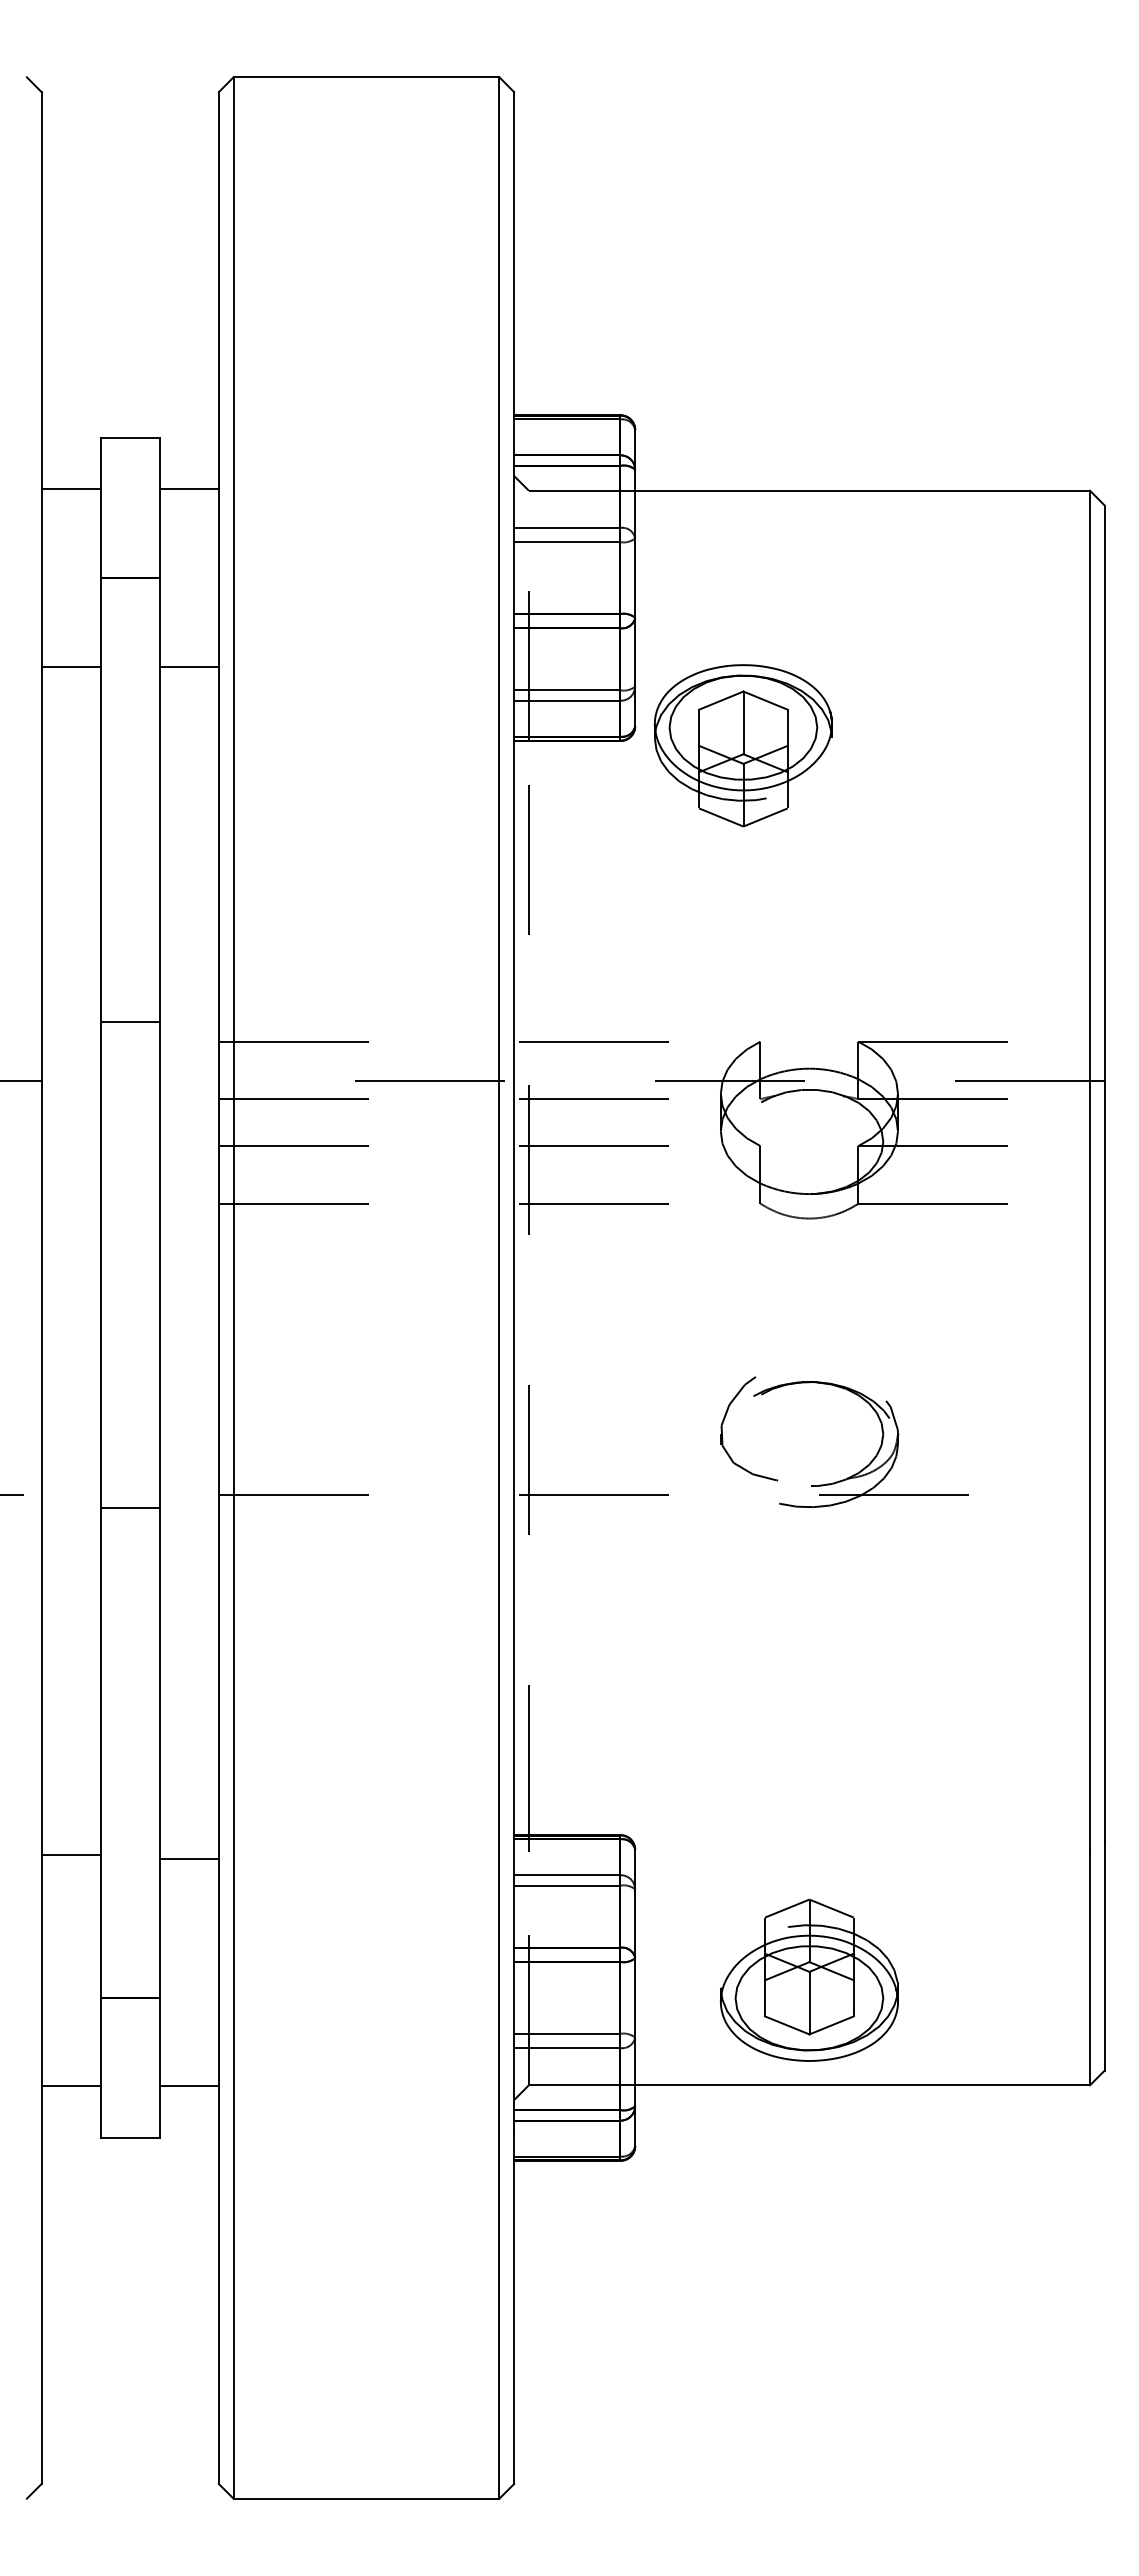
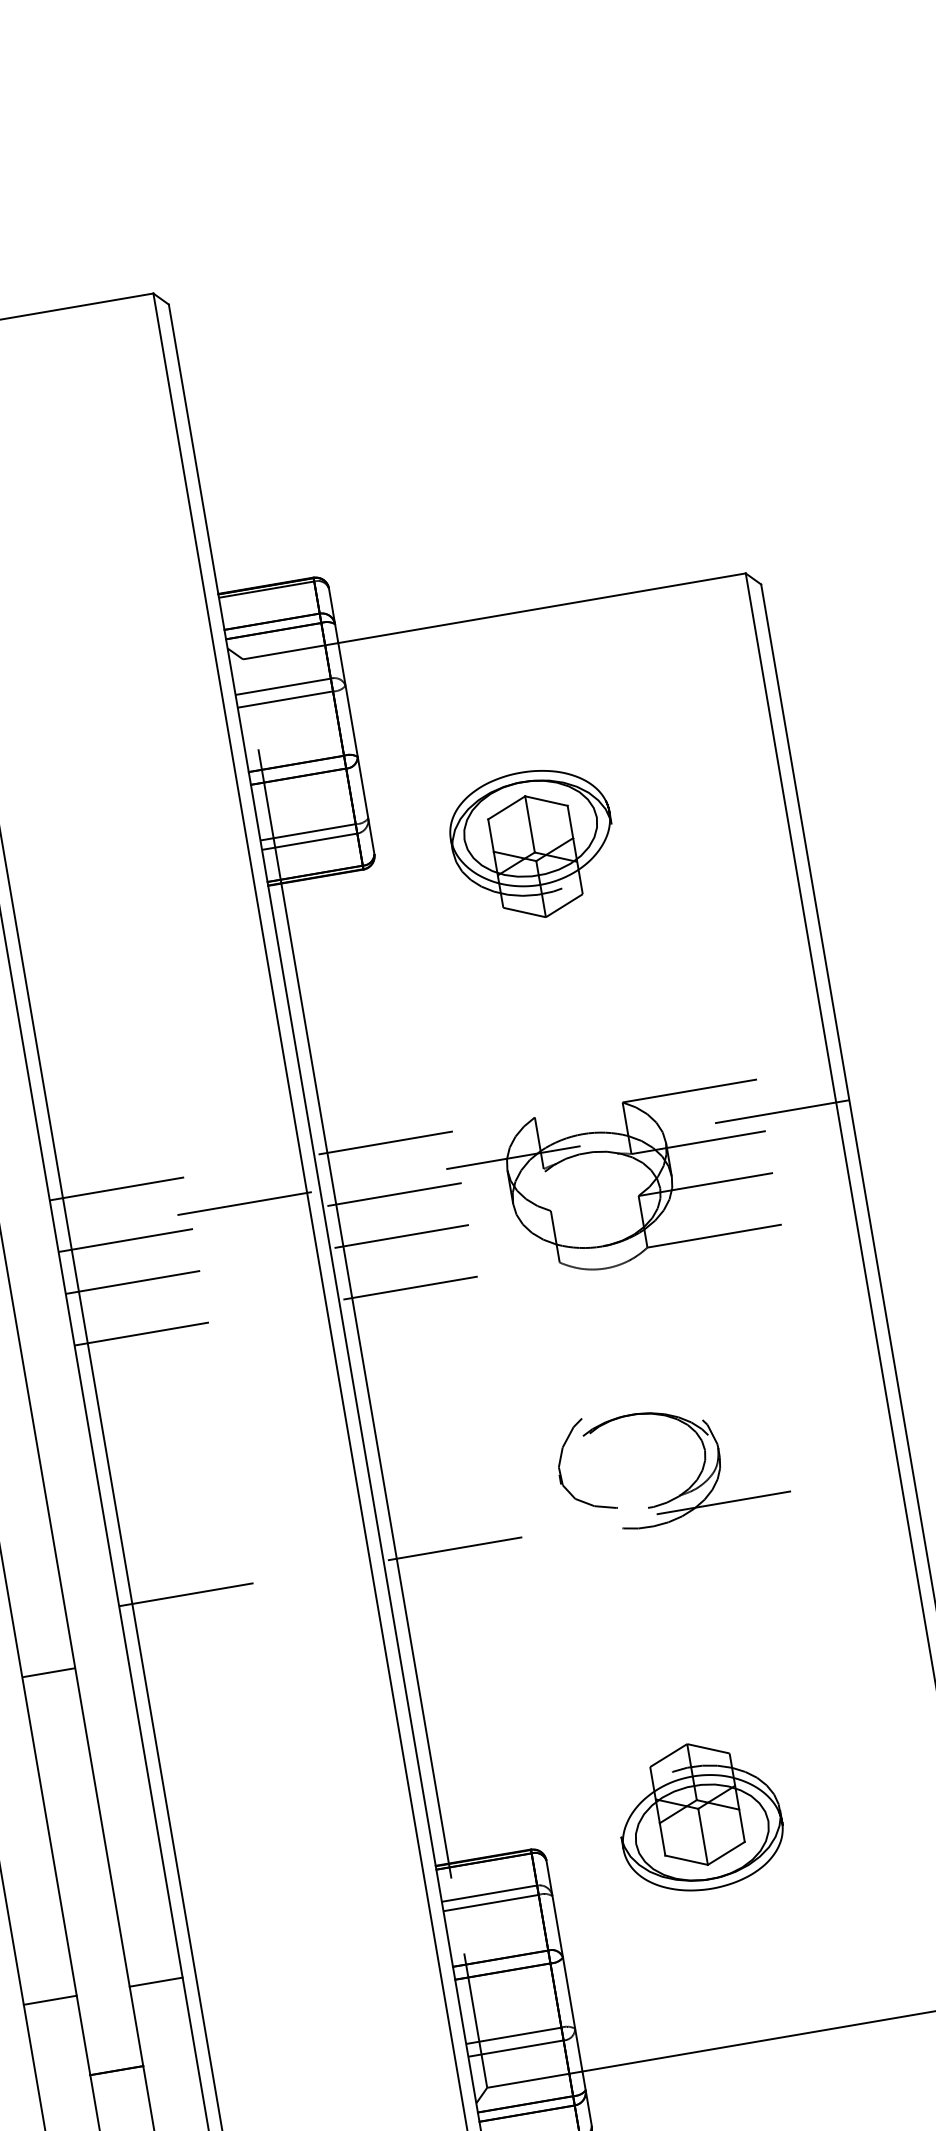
part: (743, 745) -> (533, 844), moved
line: (528, 1287) -> (364, 1373), dashed -> solid
line: (129, 1507) -> (48, 1672), moved
line: (70, 1855) -> (49, 2000), moved
line: (188, 1859) -> (155, 1982), moved
part: (809, 1979) -> (699, 1815), moved

